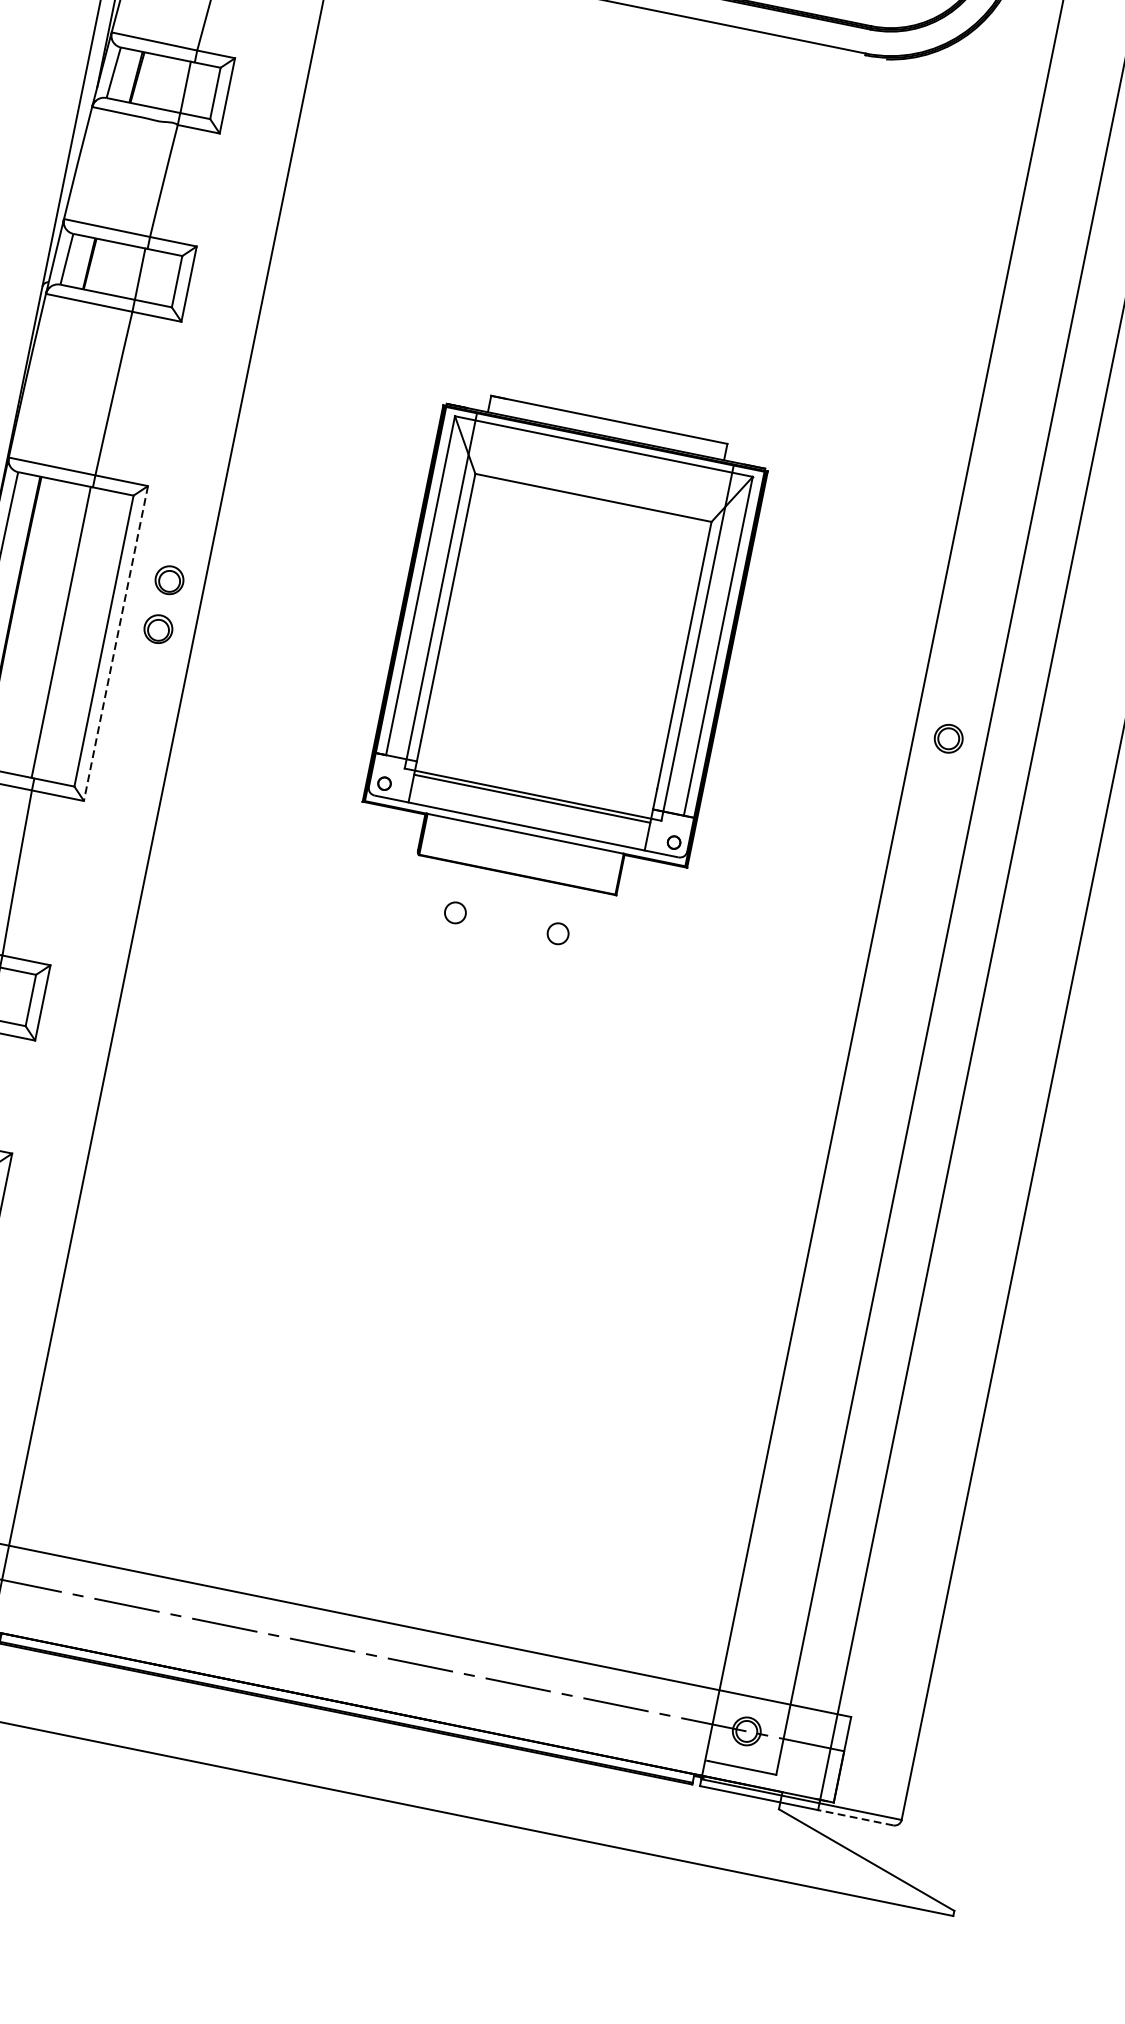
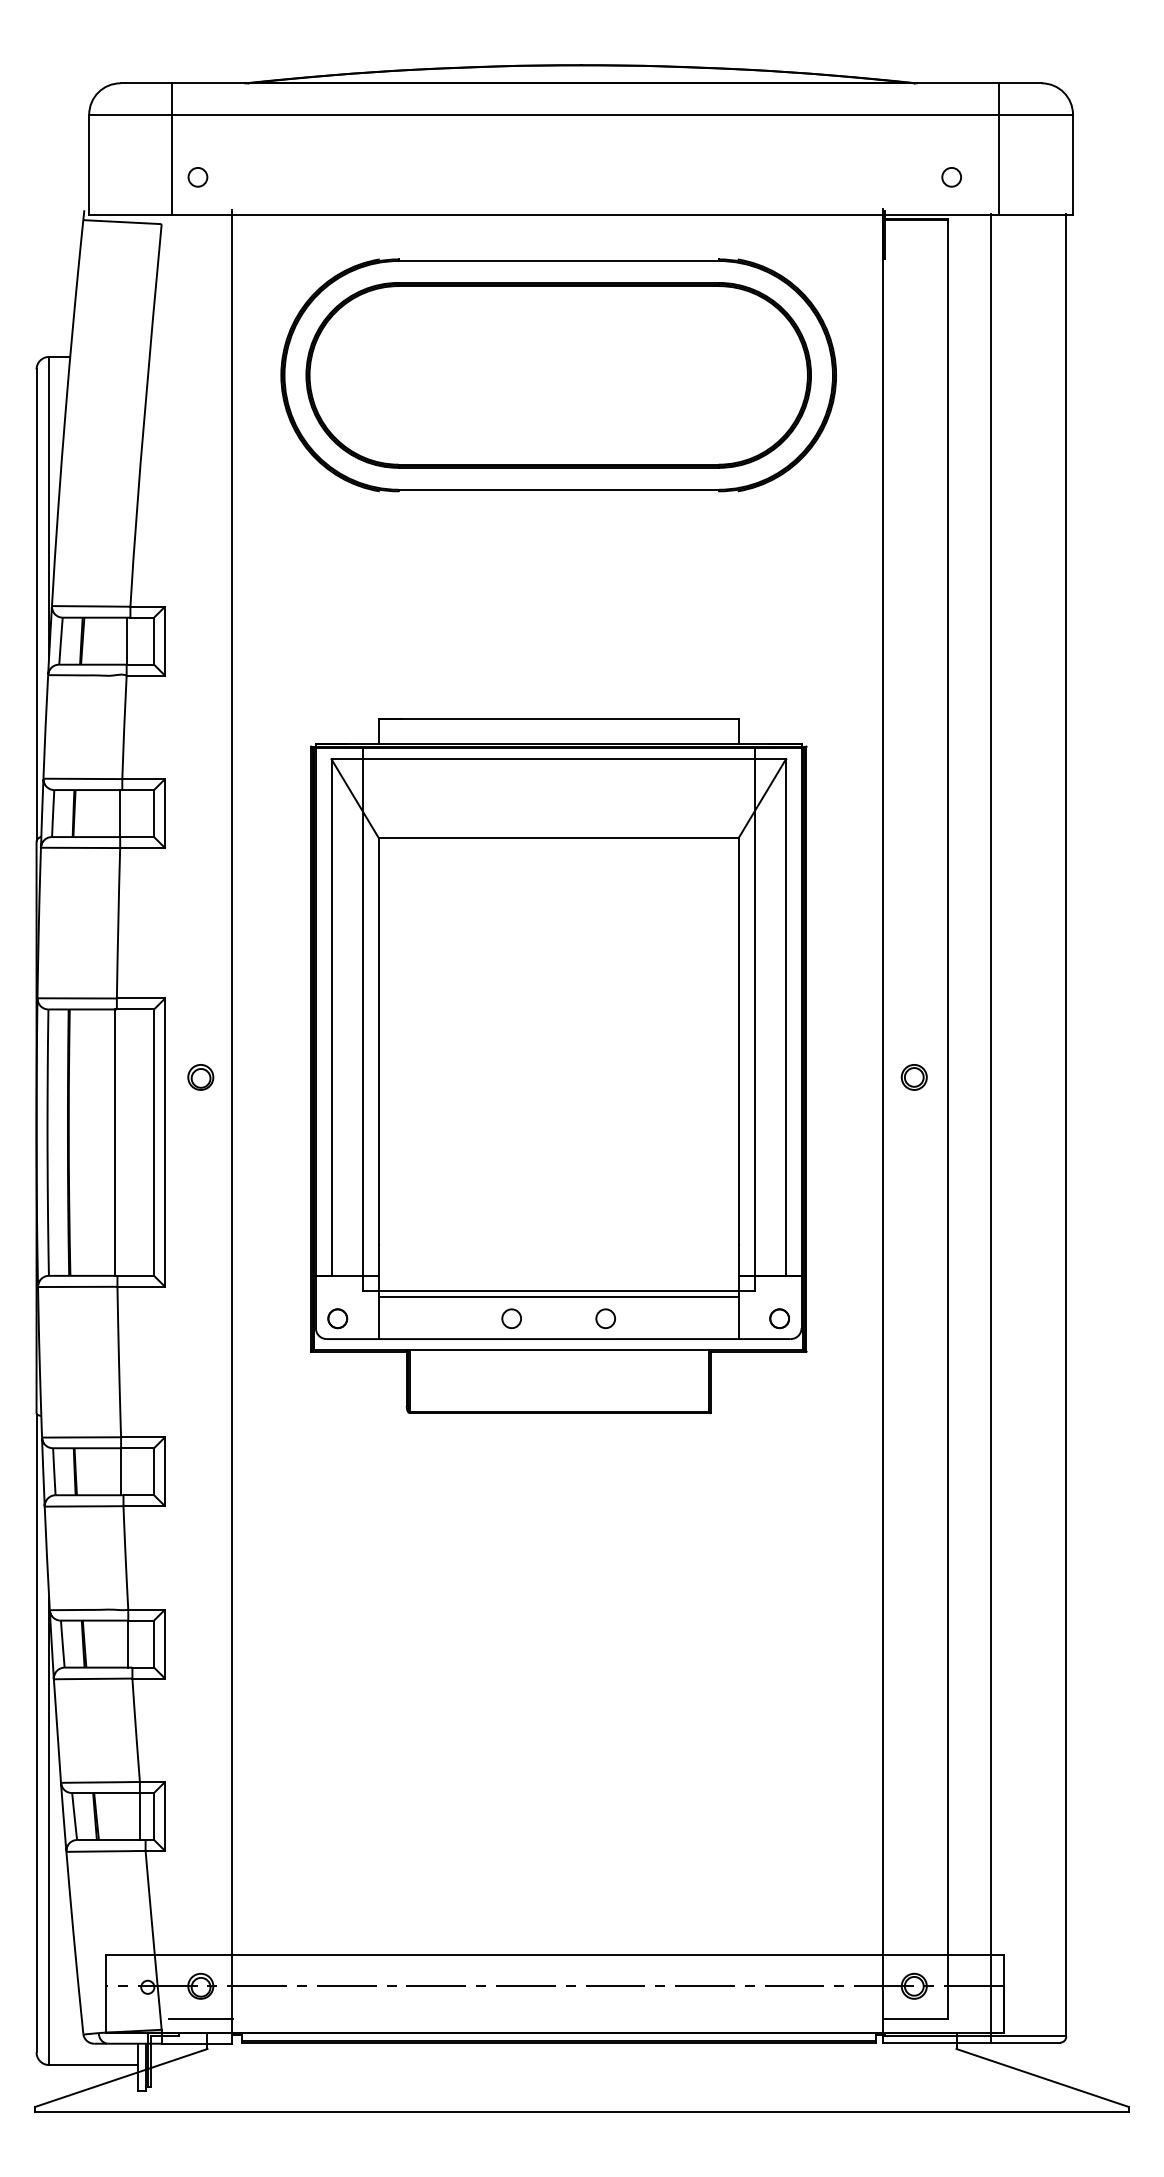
part: (158, 629) -> (199, 1122), removed
line: (116, 644) -> (165, 1143), dashed -> solid
part: (562, 647) -> (558, 1066), size x1.67
line: (855, 1817) -> (1025, 2042), dashed -> solid

